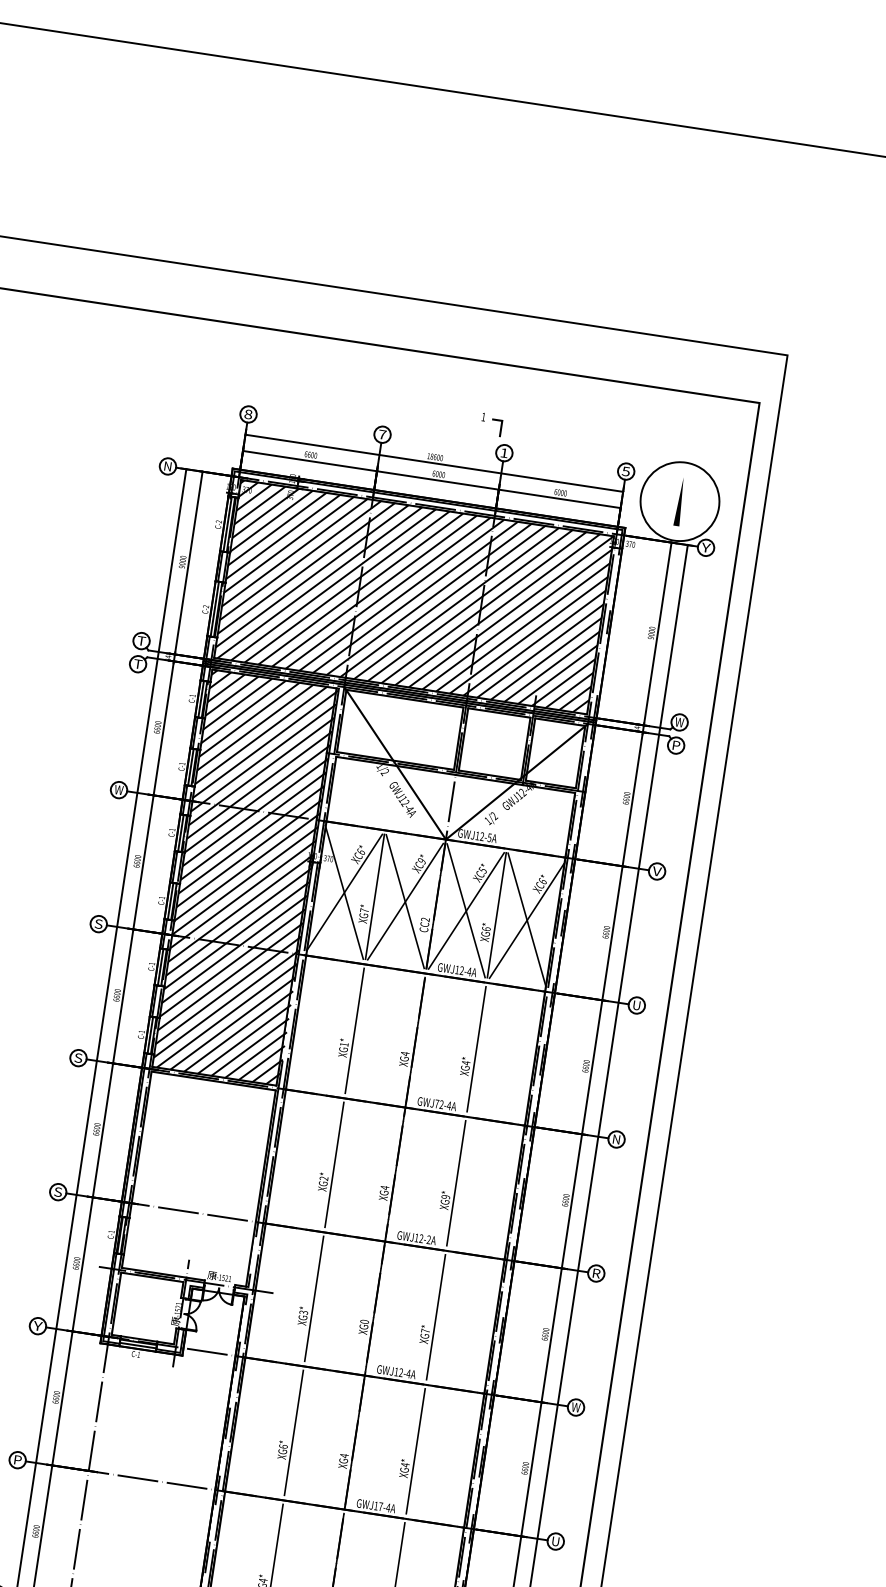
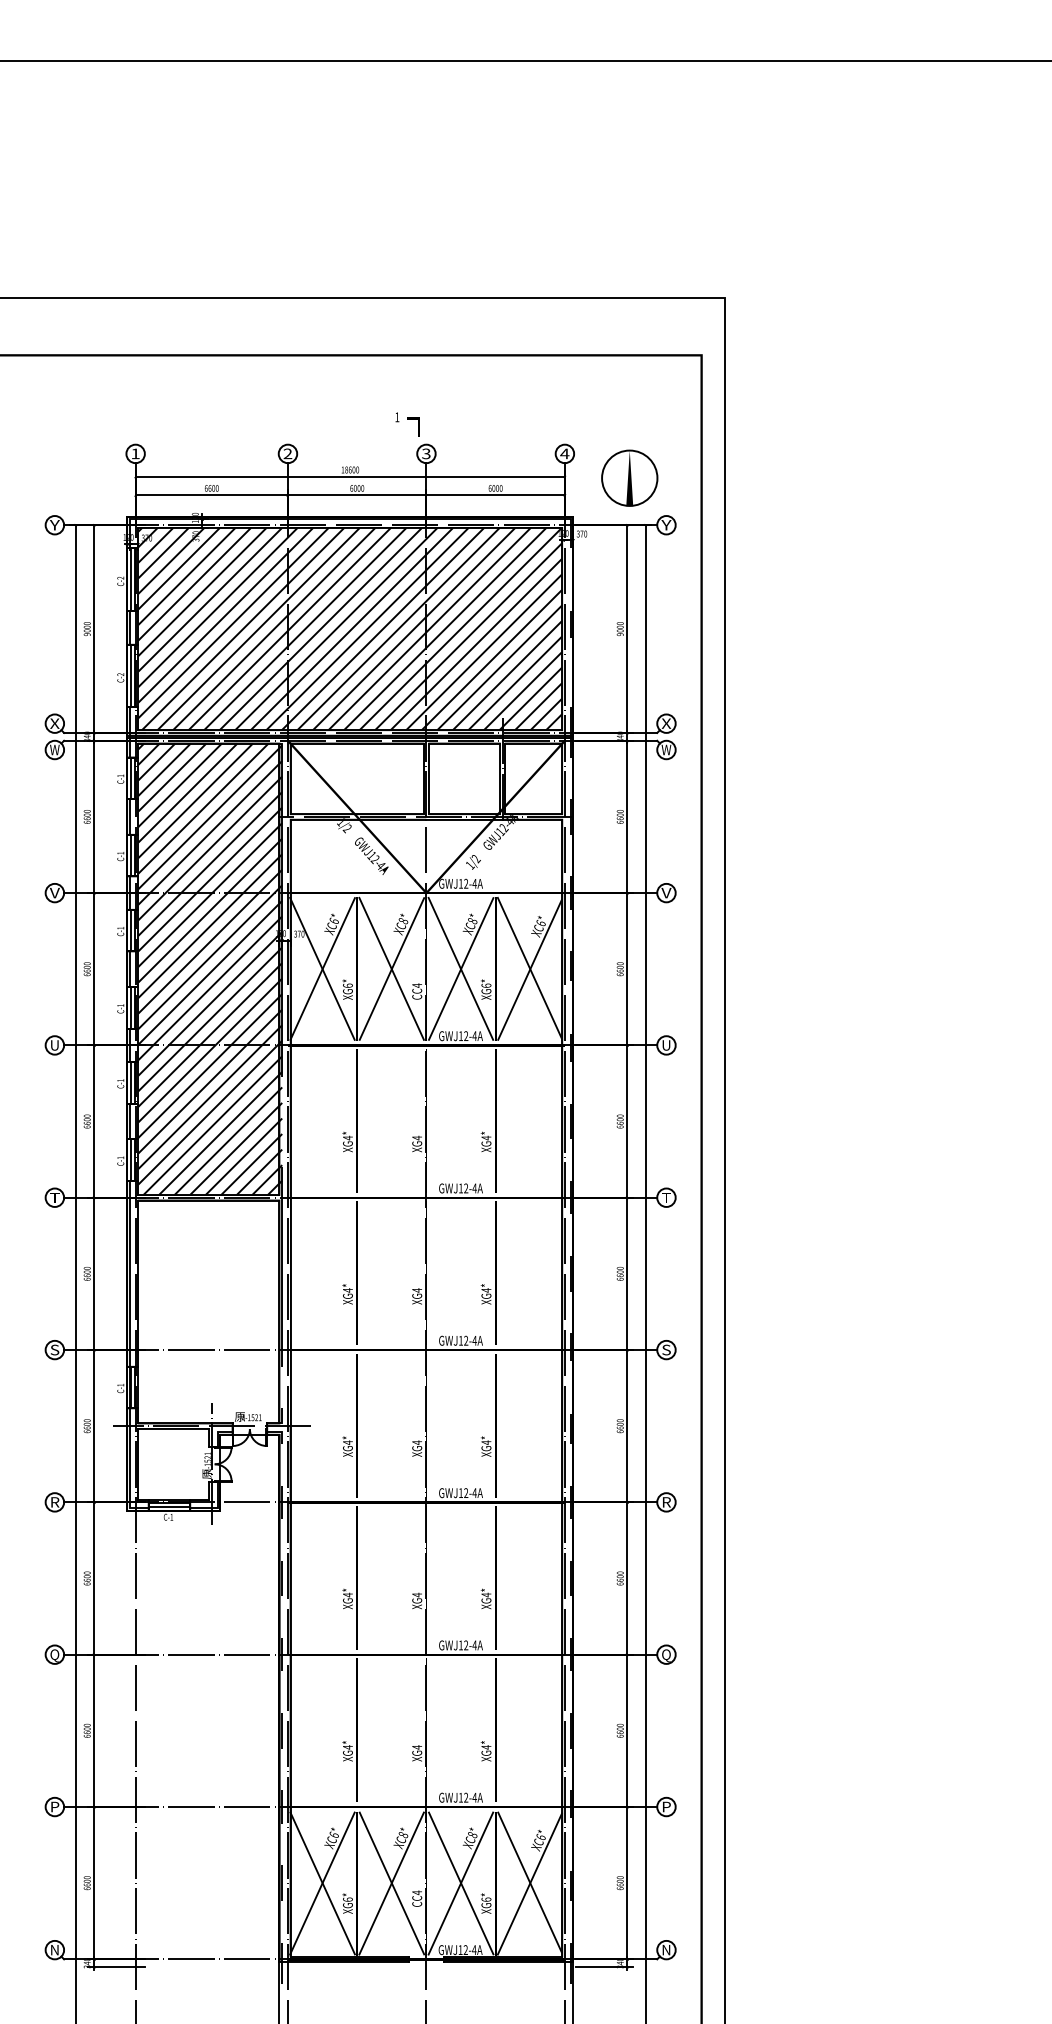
text: (248, 414) -> (135, 453), 8 -> 1
text: (382, 434) -> (287, 453), 7 -> 2
text: (504, 452) -> (426, 453), 1 -> 3
text: (167, 466) -> (54, 525), N -> Y
text: (625, 471) -> (564, 453), 5 -> 4
circle: (679, 500) -> (629, 477), size x0.62
text: (141, 640) -> (54, 723), T -> X
text: (137, 663) -> (54, 749), T -> W
text: (679, 722) -> (666, 723), W -> X
text: (676, 745) -> (666, 749), P -> W
text: (118, 790) -> (54, 893), W -> V
text: (489, 837) -> (474, 883), GWJ12-5A -> GWJ12-4A
text: (421, 861) -> (403, 921), XC9* -> XC8*
text: (482, 869) -> (472, 920), XC5* -> XC8*
text: (364, 910) -> (347, 985), XG7* -> XG6*
text: (425, 919) -> (417, 985), CC2 -> CC4
text: (98, 924) -> (54, 1045), S -> U
text: (343, 1044) -> (347, 1137), XG1* -> XG4*
text: (78, 1057) -> (54, 1197), S -> T
text: (436, 1103) -> (460, 1188), GWJ72-4A -> GWJ12-4A
text: (616, 1139) -> (666, 1197), N -> T
text: (323, 1178) -> (347, 1290), XG2* -> XG4*
text: (445, 1197) -> (486, 1290), XG9* -> XG4*
text: (428, 1239) -> (474, 1340), GWJ12-2A -> GWJ12-4A
text: (596, 1273) -> (666, 1349), R -> S
text: (303, 1312) -> (347, 1442), XG3* -> XG4*
text: (364, 1321) -> (417, 1442), XG0 -> XG4
text: (37, 1326) -> (54, 1502), Y -> R
text: (425, 1330) -> (486, 1442), XG7* -> XG4*
text: (576, 1407) -> (666, 1502), W -> R
text: (283, 1447) -> (347, 1595), XG6* -> XG4*
text: (17, 1460) -> (54, 1655), P -> Q
text: (381, 1506) -> (466, 1645), GWJ17-4A -> GWJ12-4A
text: (555, 1542) -> (666, 1655), U -> Q

